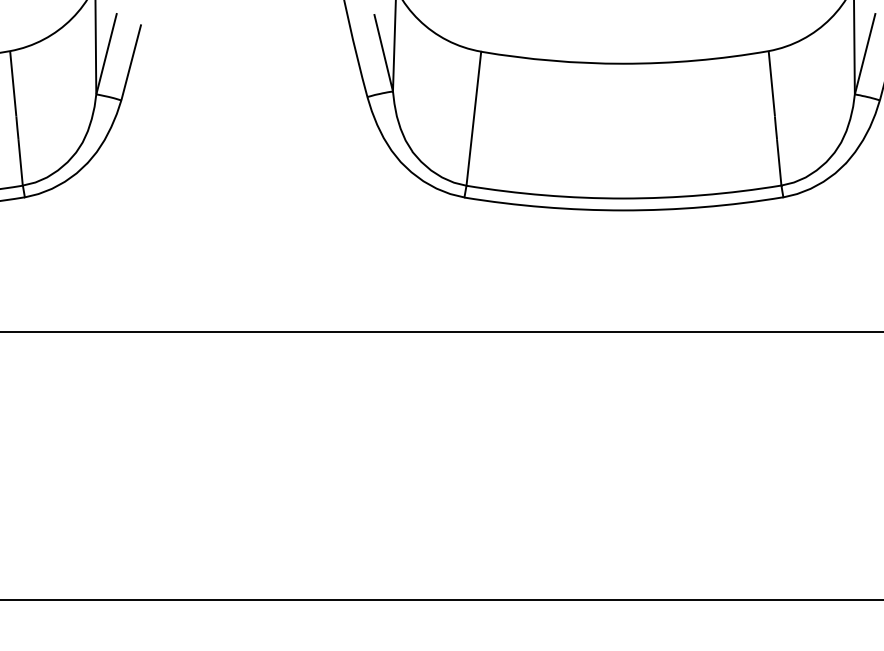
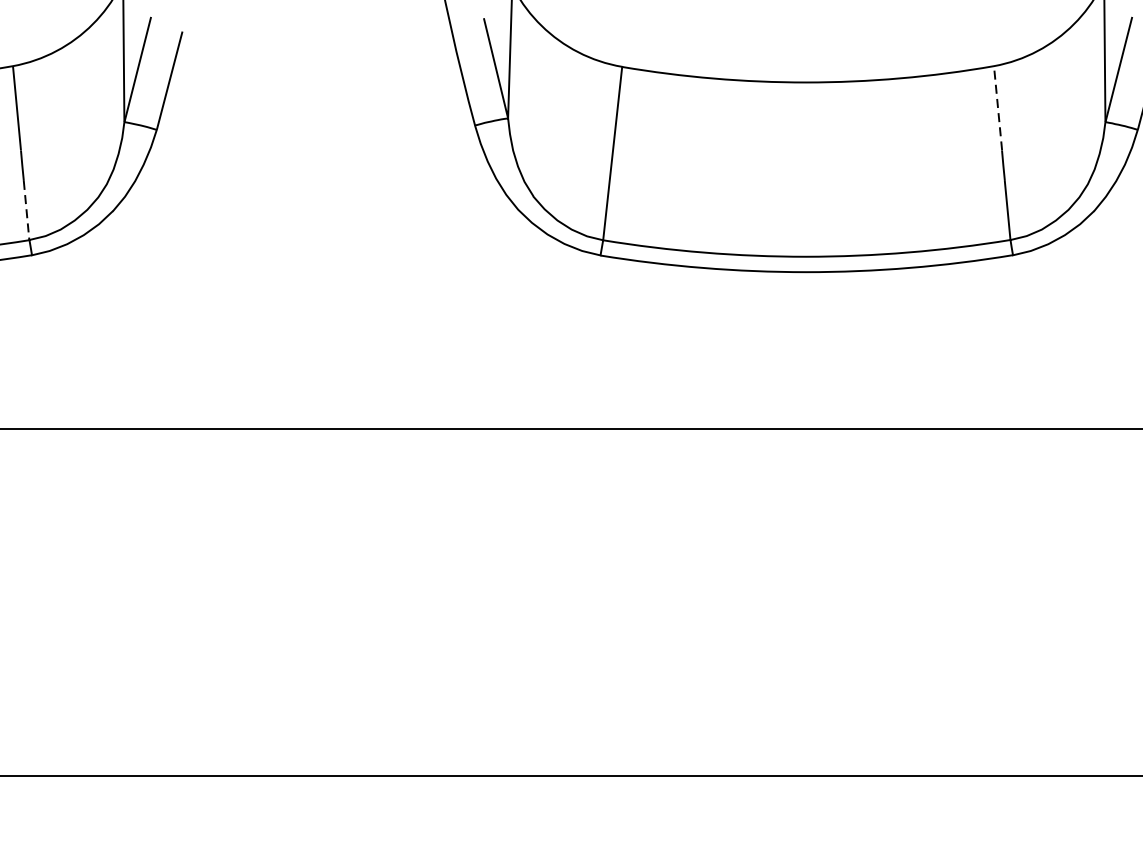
line: (771, 83) -> (997, 108), solid -> dashed
line: (20, 162) -> (26, 210), solid -> dashed

